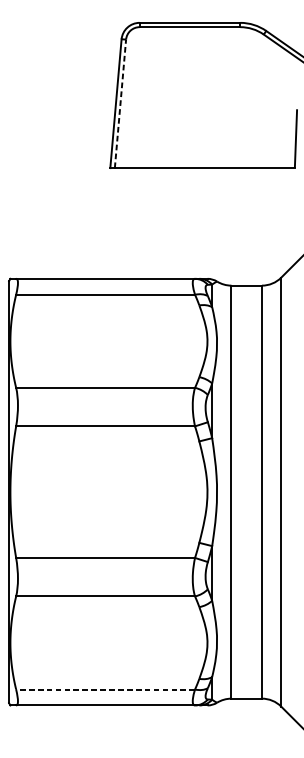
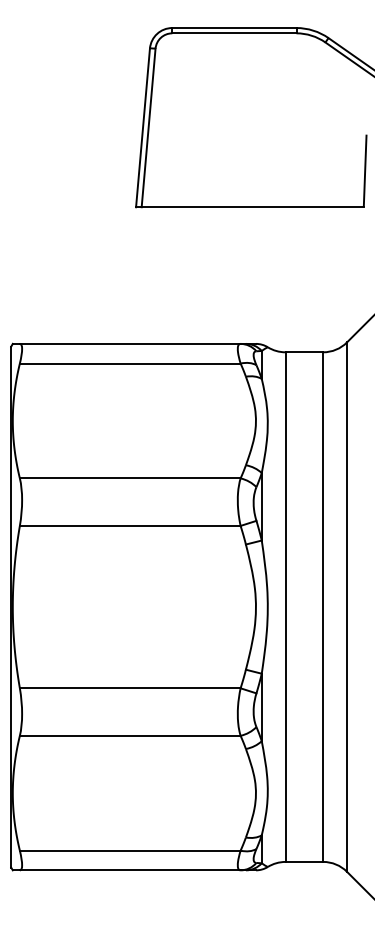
line: (120, 103) -> (148, 127), dashed -> solid
line: (104, 689) -> (129, 850), dashed -> solid

